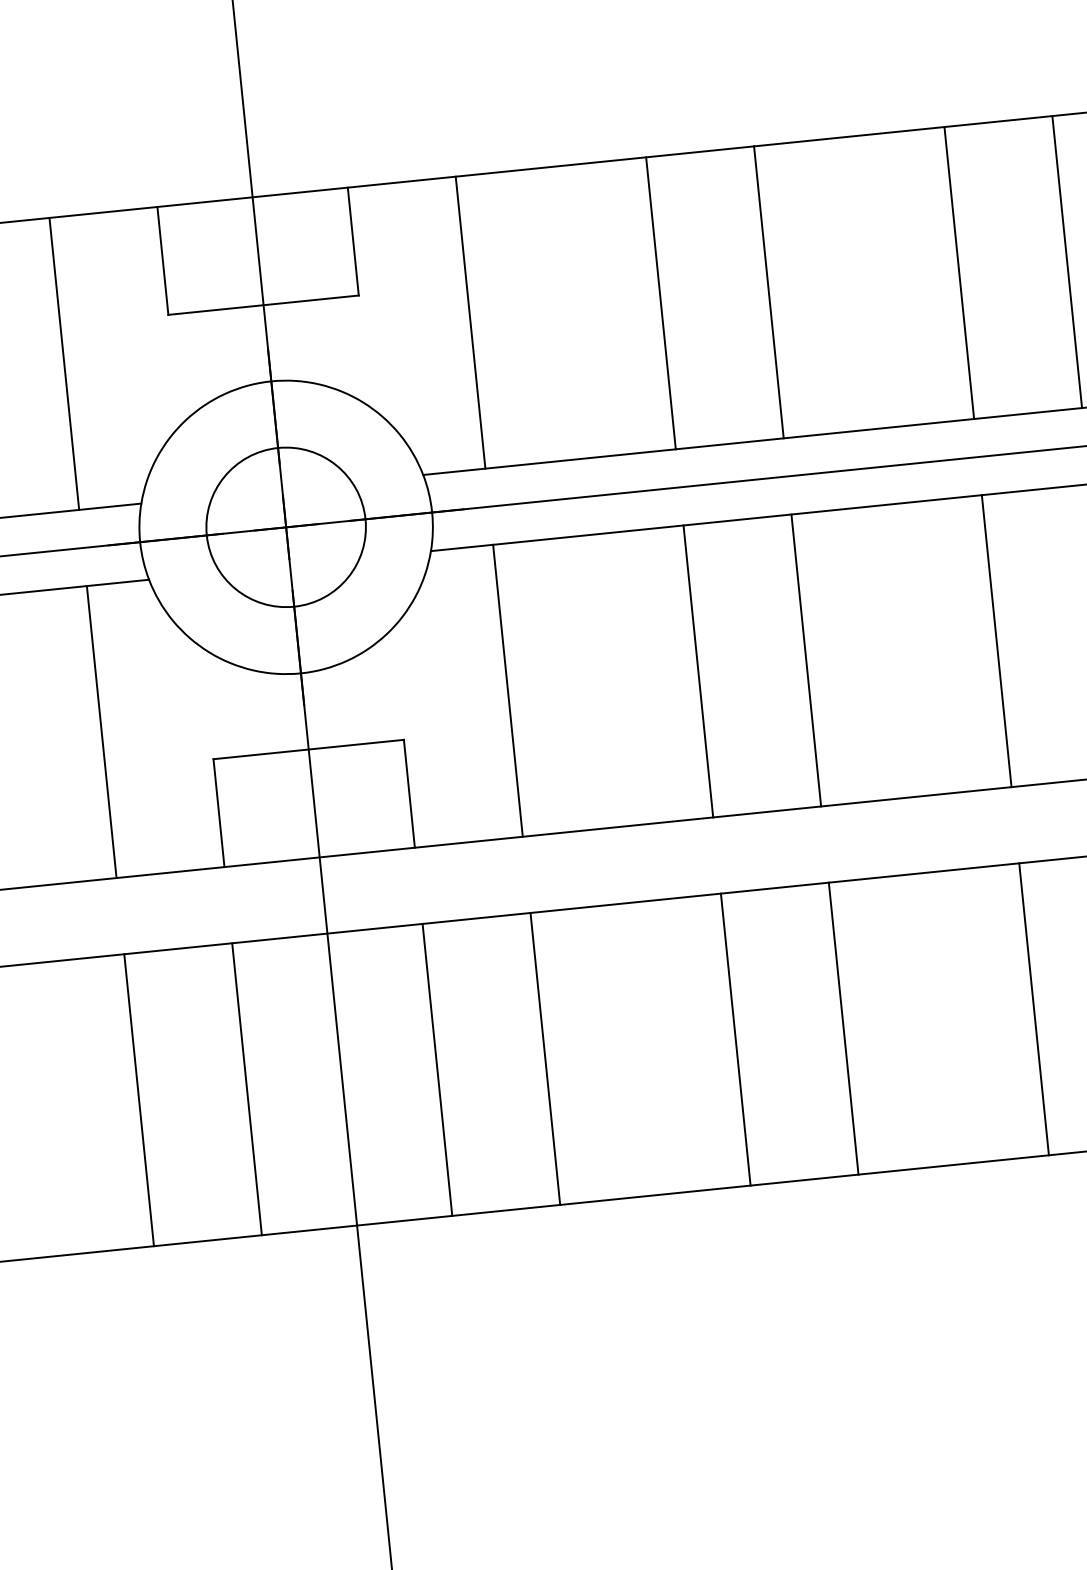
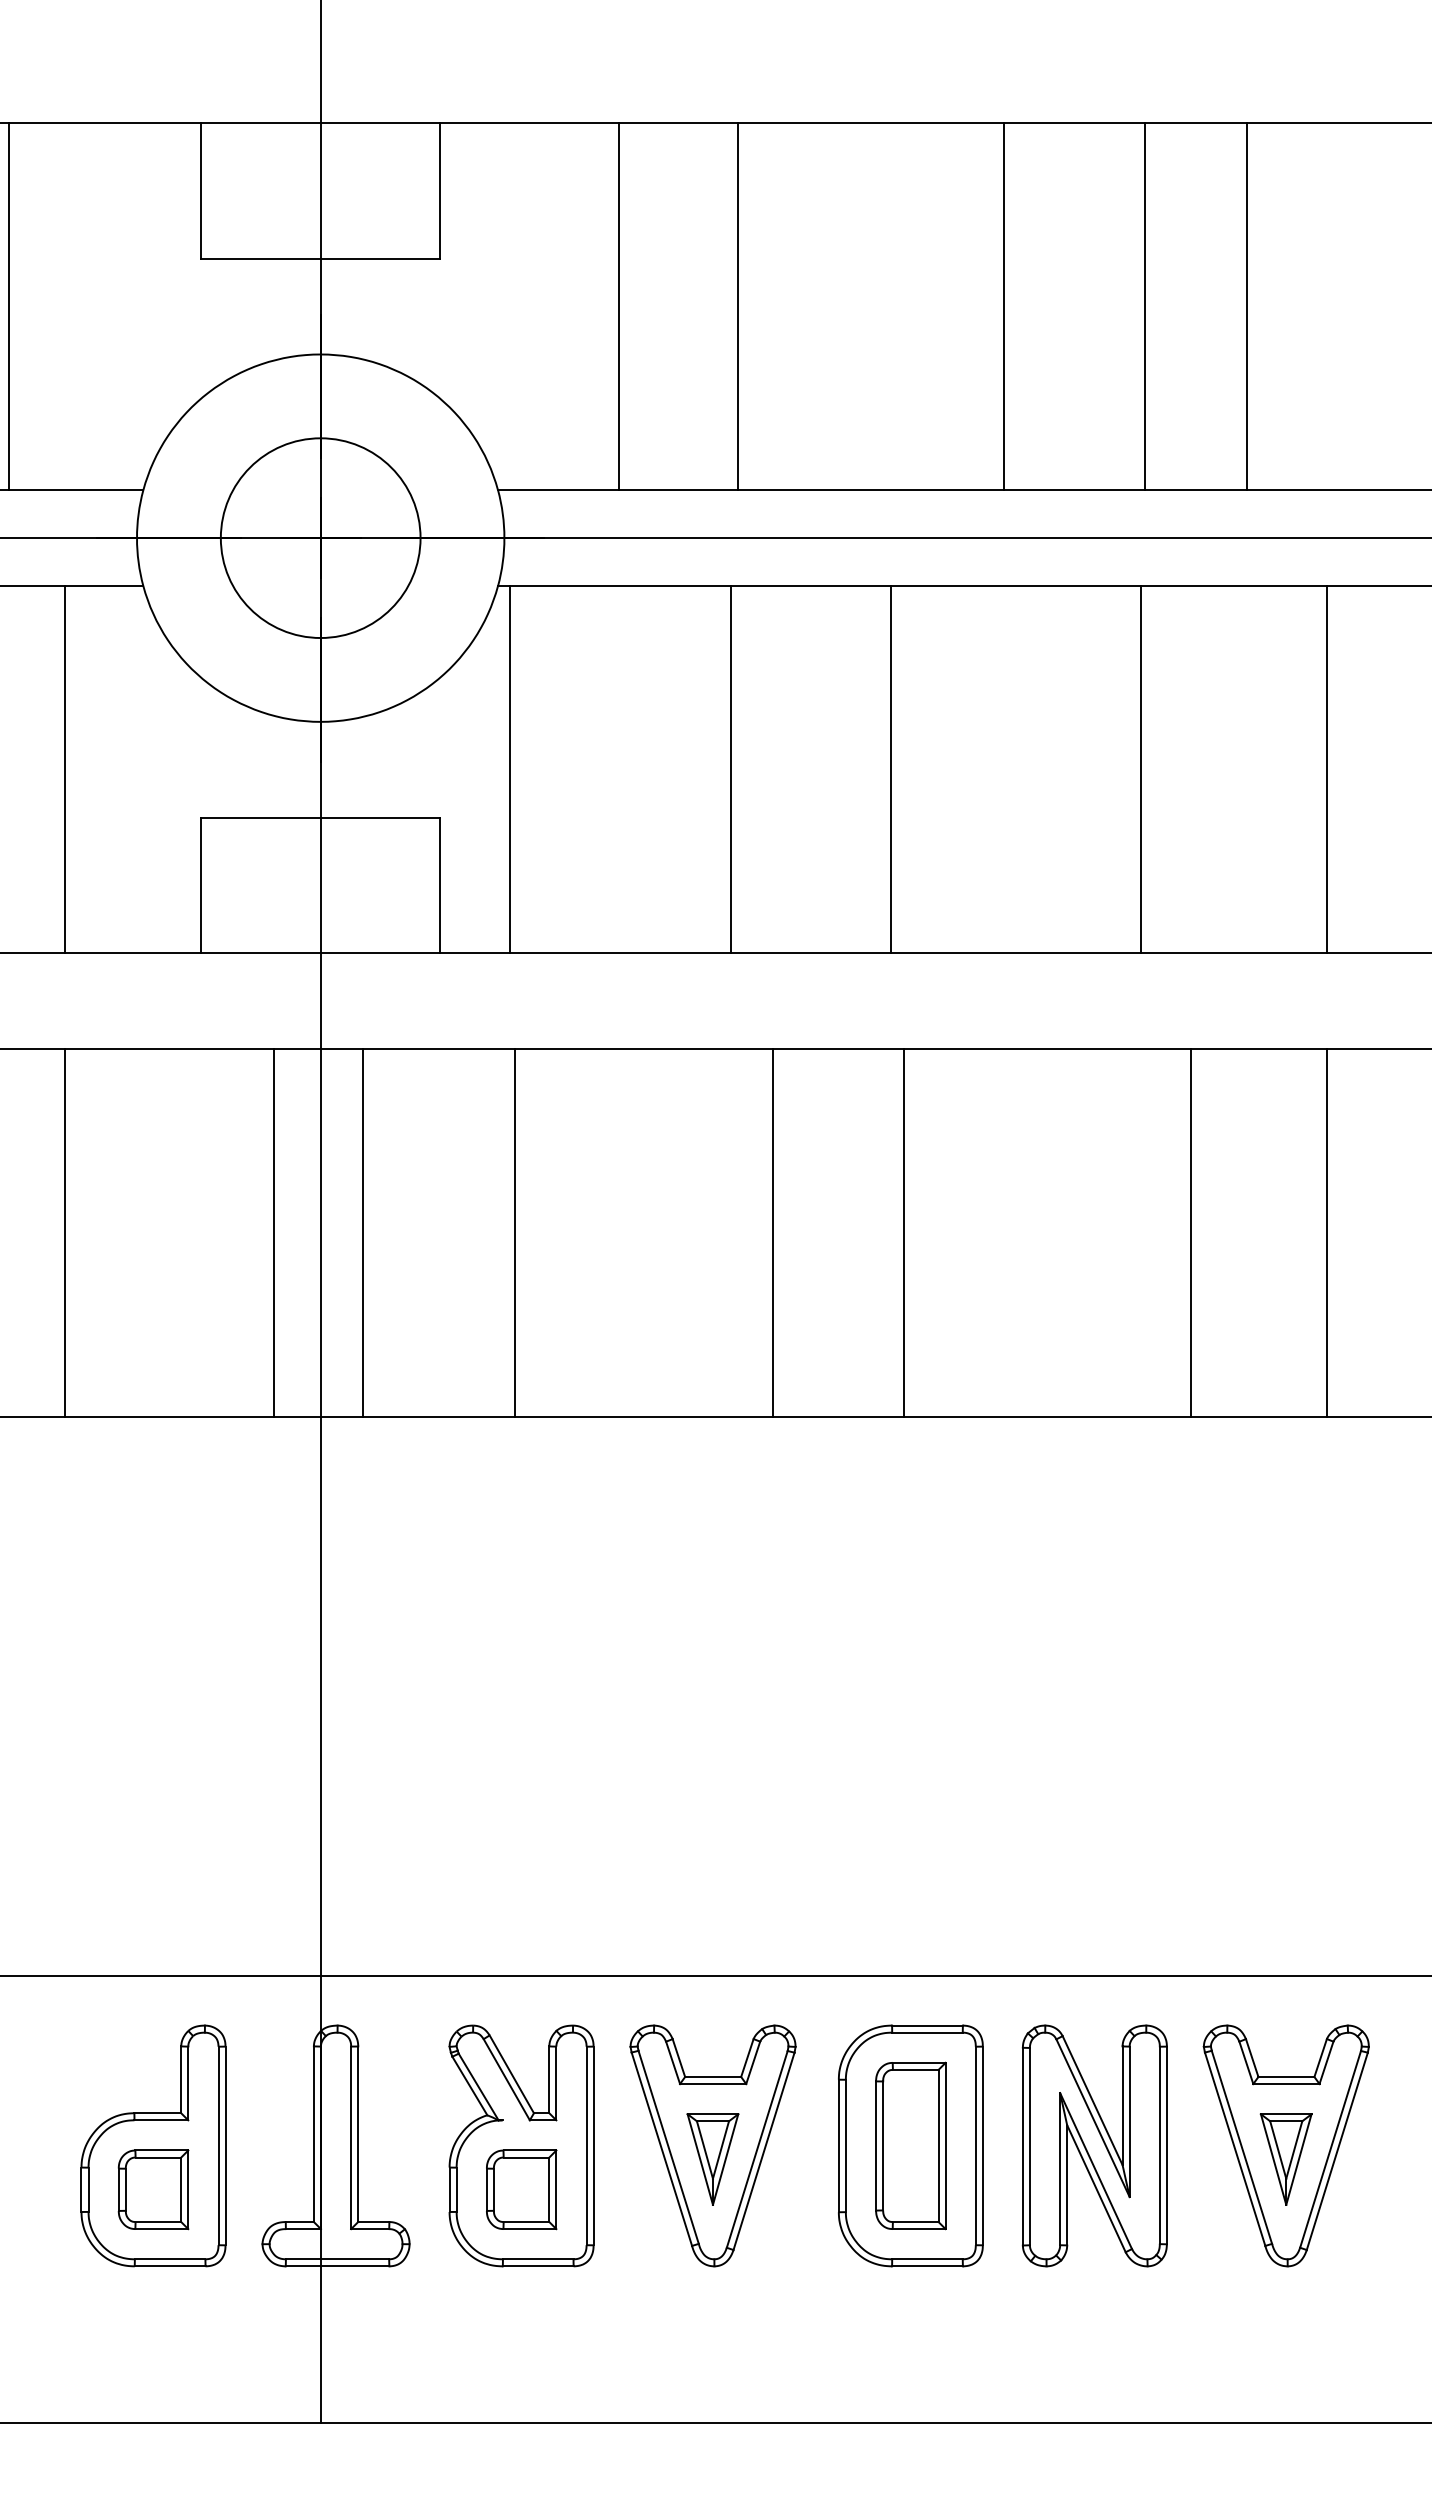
line: (1067, 261) -> (1247, 306), moved
line: (959, 272) -> (1145, 306), moved
line: (768, 292) -> (1003, 306), moved
line: (660, 303) -> (737, 306), moved
line: (470, 322) -> (619, 306), moved
line: (64, 363) -> (9, 306), moved
line: (996, 640) -> (1141, 769), moved
line: (806, 660) -> (890, 769), moved
line: (698, 671) -> (730, 769), moved
line: (508, 690) -> (510, 769), moved
line: (843, 1028) -> (903, 1232), moved
line: (735, 1039) -> (772, 1232), moved
line: (545, 1058) -> (515, 1232), moved
line: (437, 1069) -> (363, 1232), moved
line: (246, 1088) -> (273, 1232), moved

